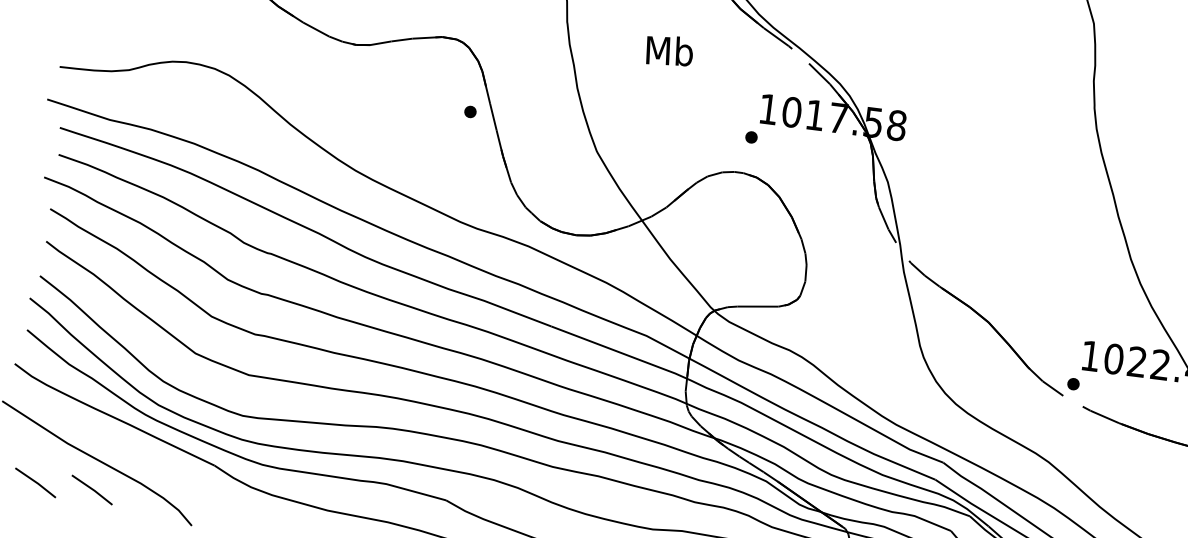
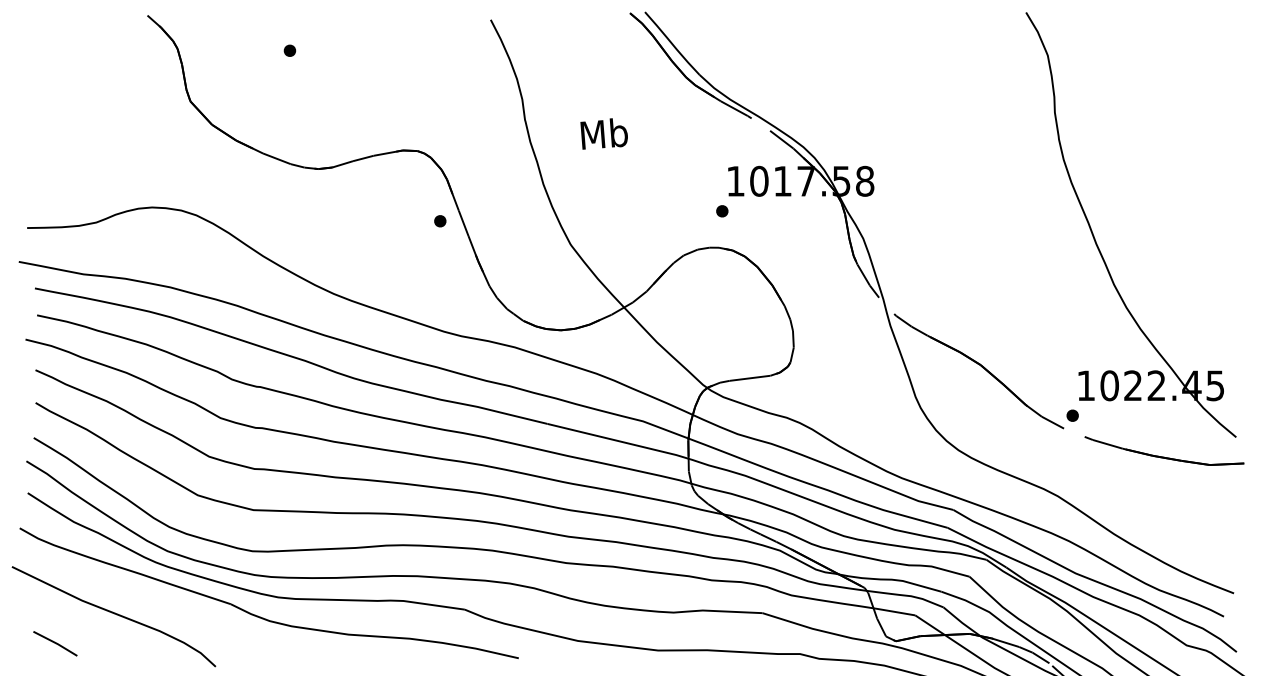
text: (668, 50) -> (603, 133), moved
line: (92, 489) -> (112, 643), removed

